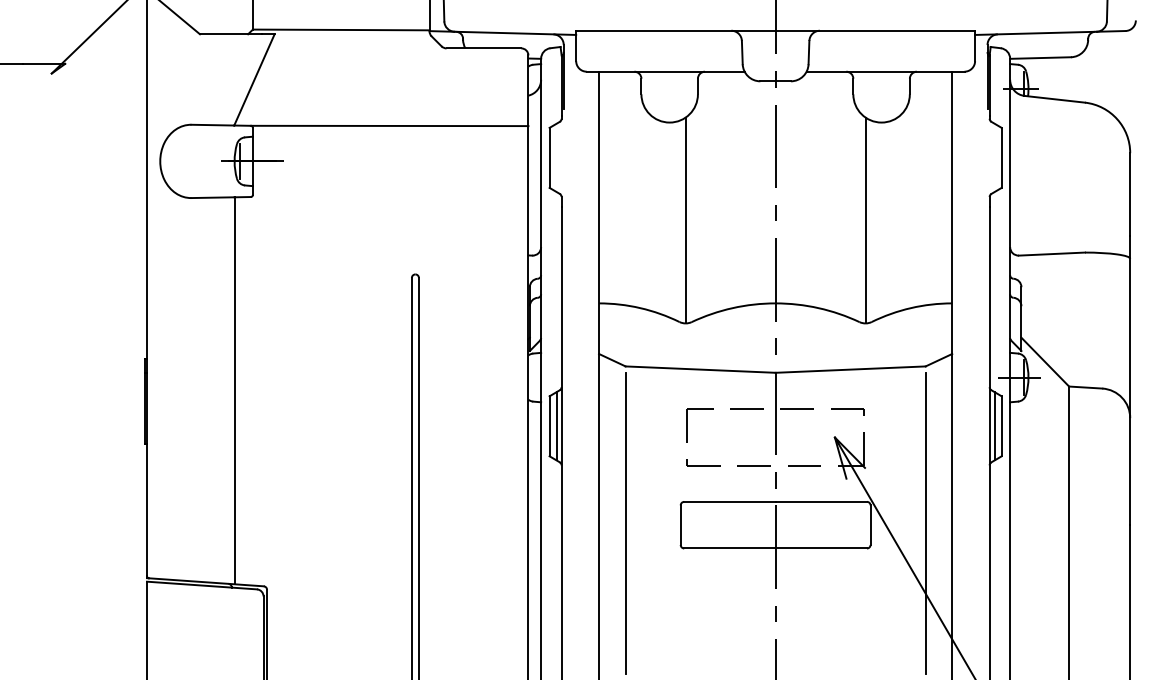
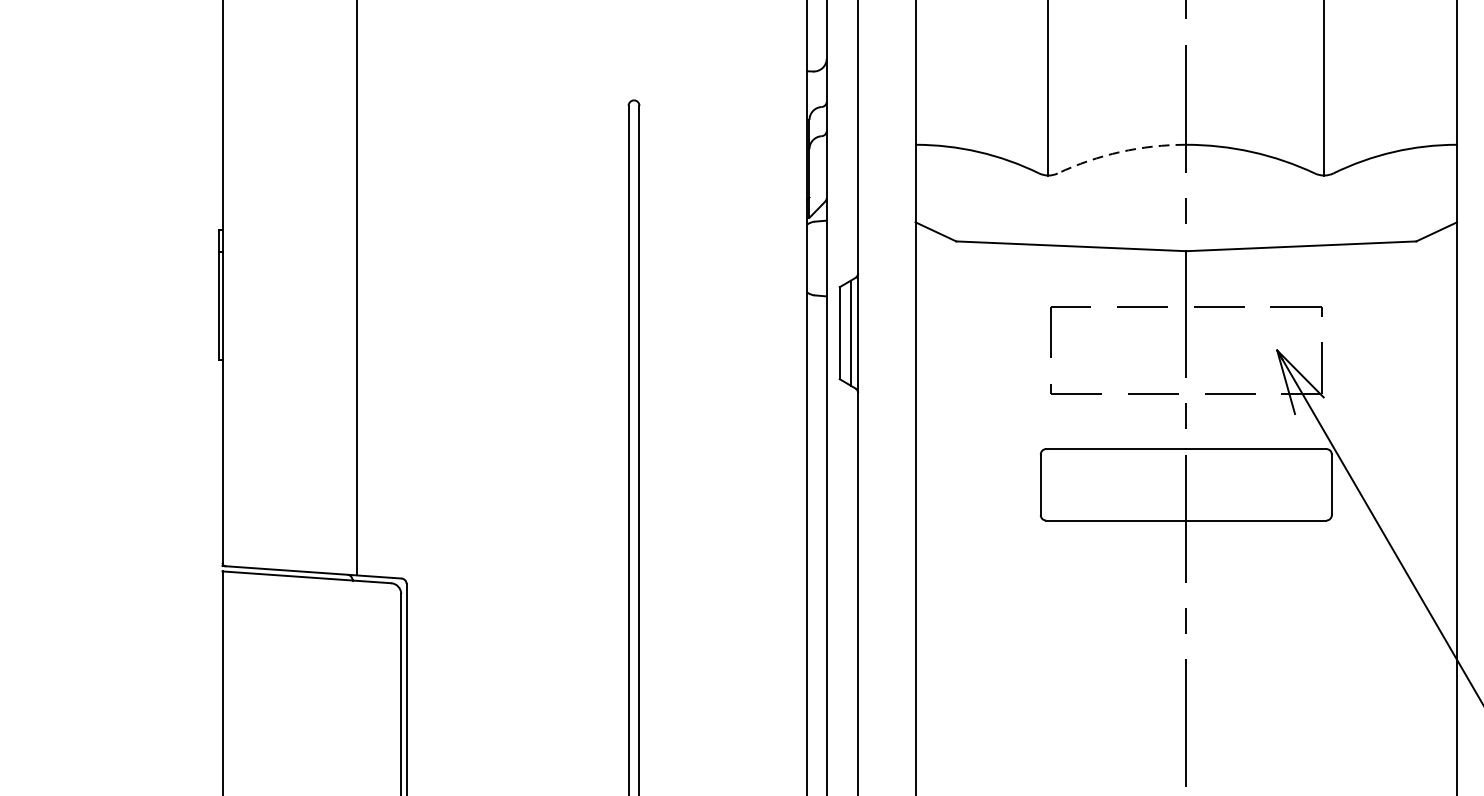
arc: (732, 308) -> (1120, 152), solid -> dashed
line: (625, 523) -> (956, 482), removed
line: (925, 523) -> (1416, 482), removed

